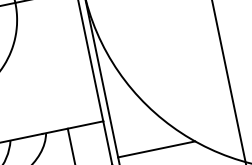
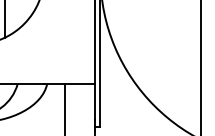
line: (156, 149) -> (132, 115), removed

